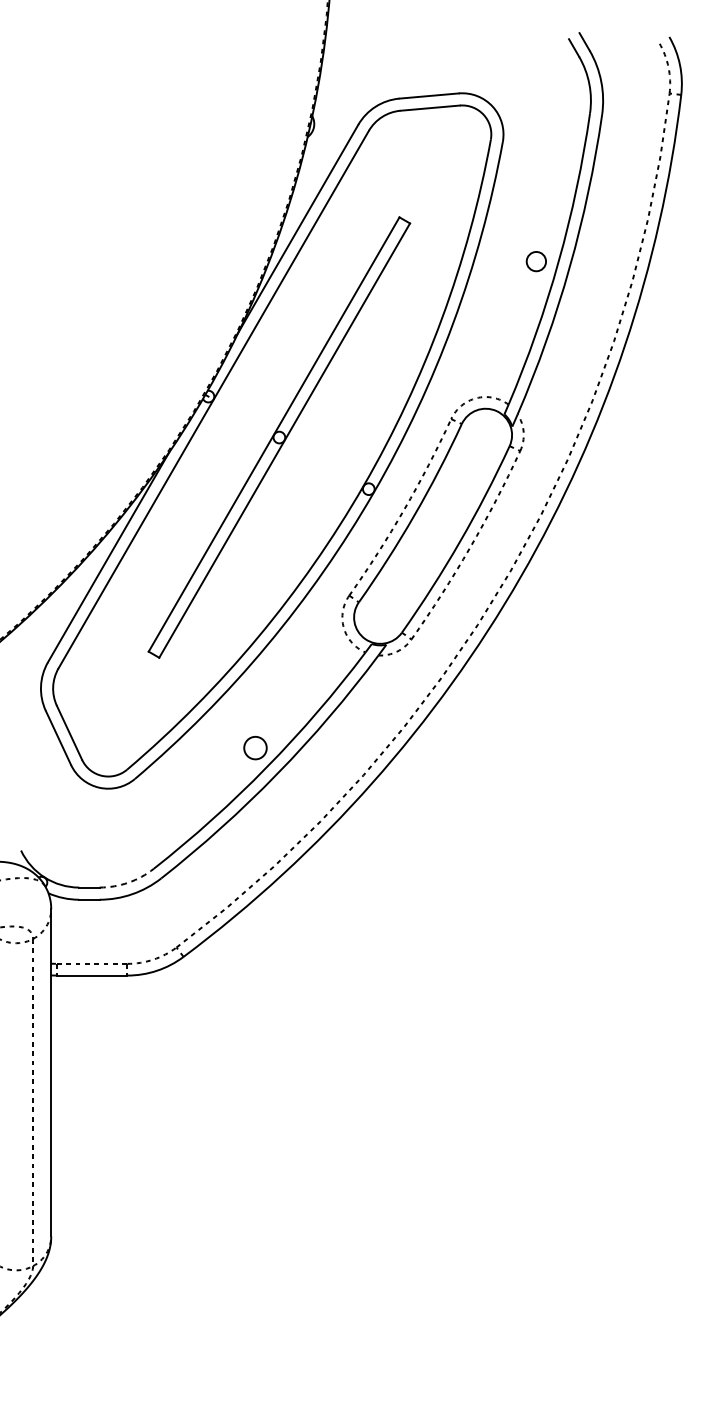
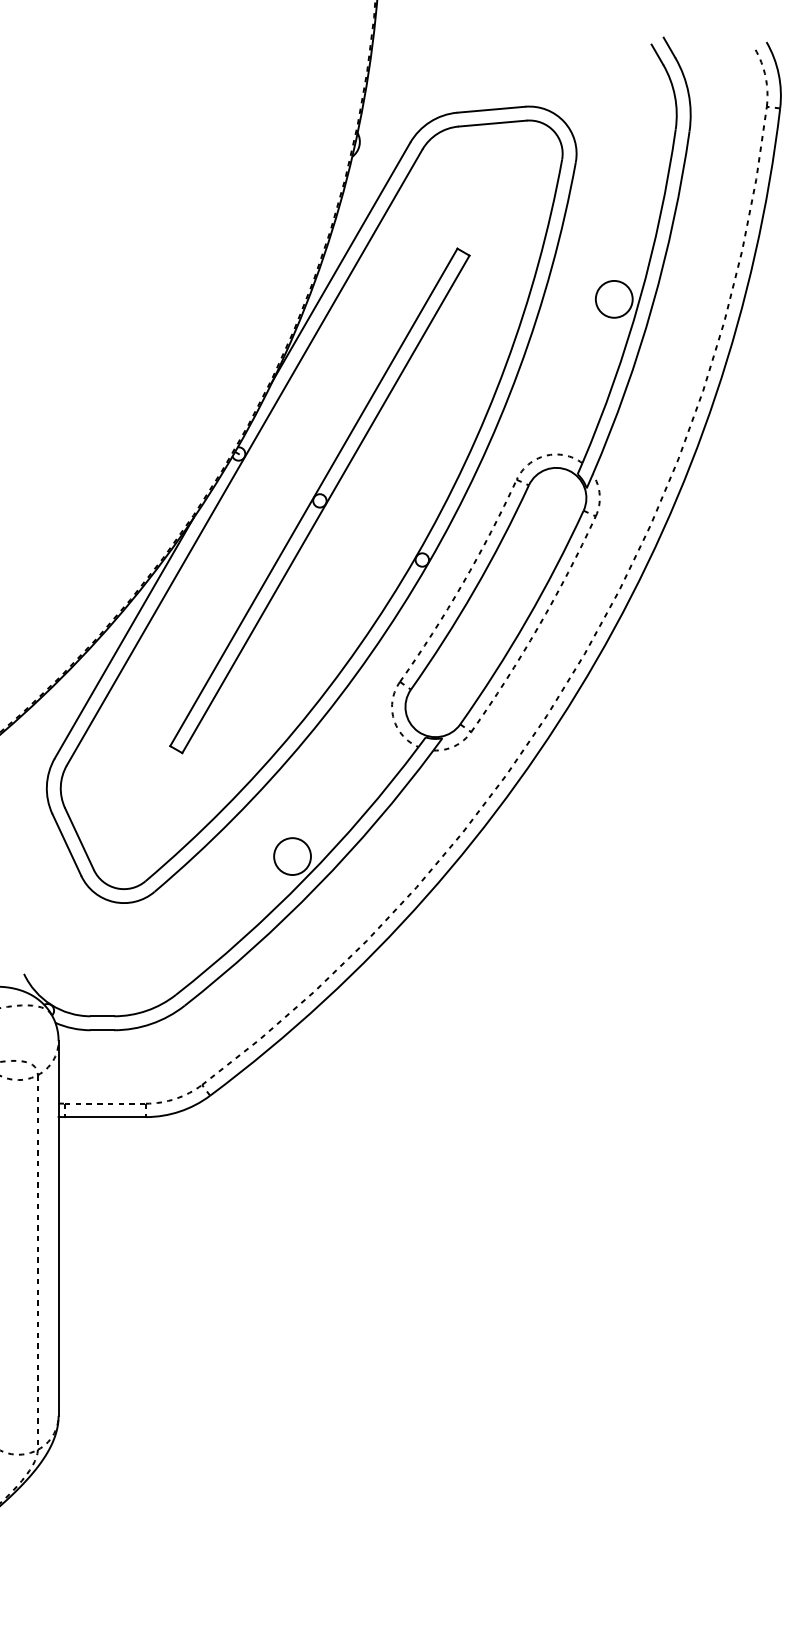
circle: (535, 260) -> (613, 298), size x1.67
circle: (255, 748) -> (292, 856), size x1.43
arc: (127, 882) -> (146, 1010), dashed -> solid

